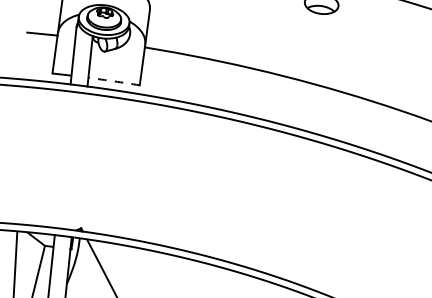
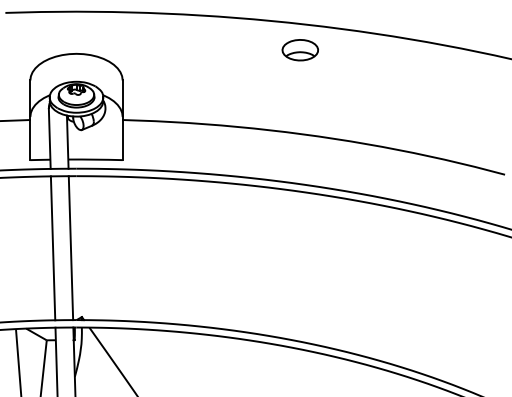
arc: (114, 81) -> (95, 159), dashed -> solid
line: (62, 159) -> (52, 248), added
line: (79, 162) -> (70, 248), added

